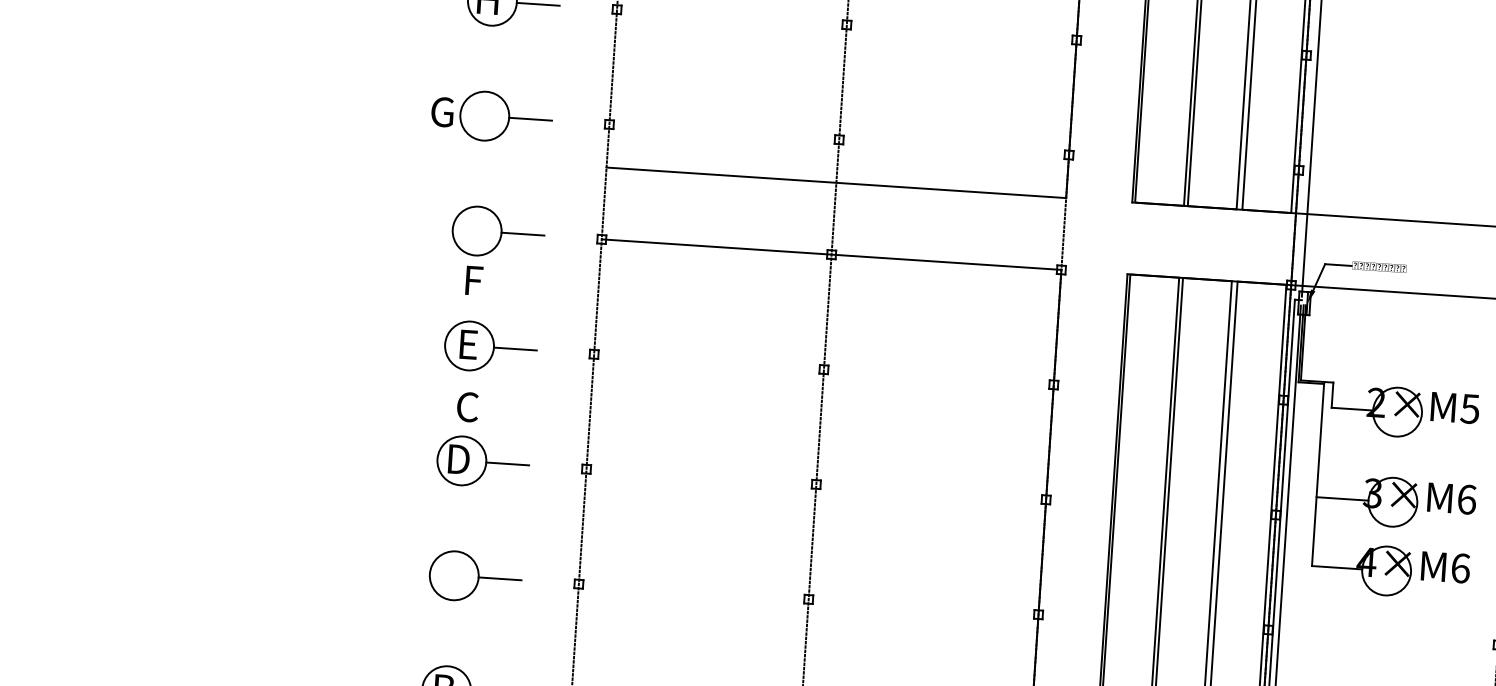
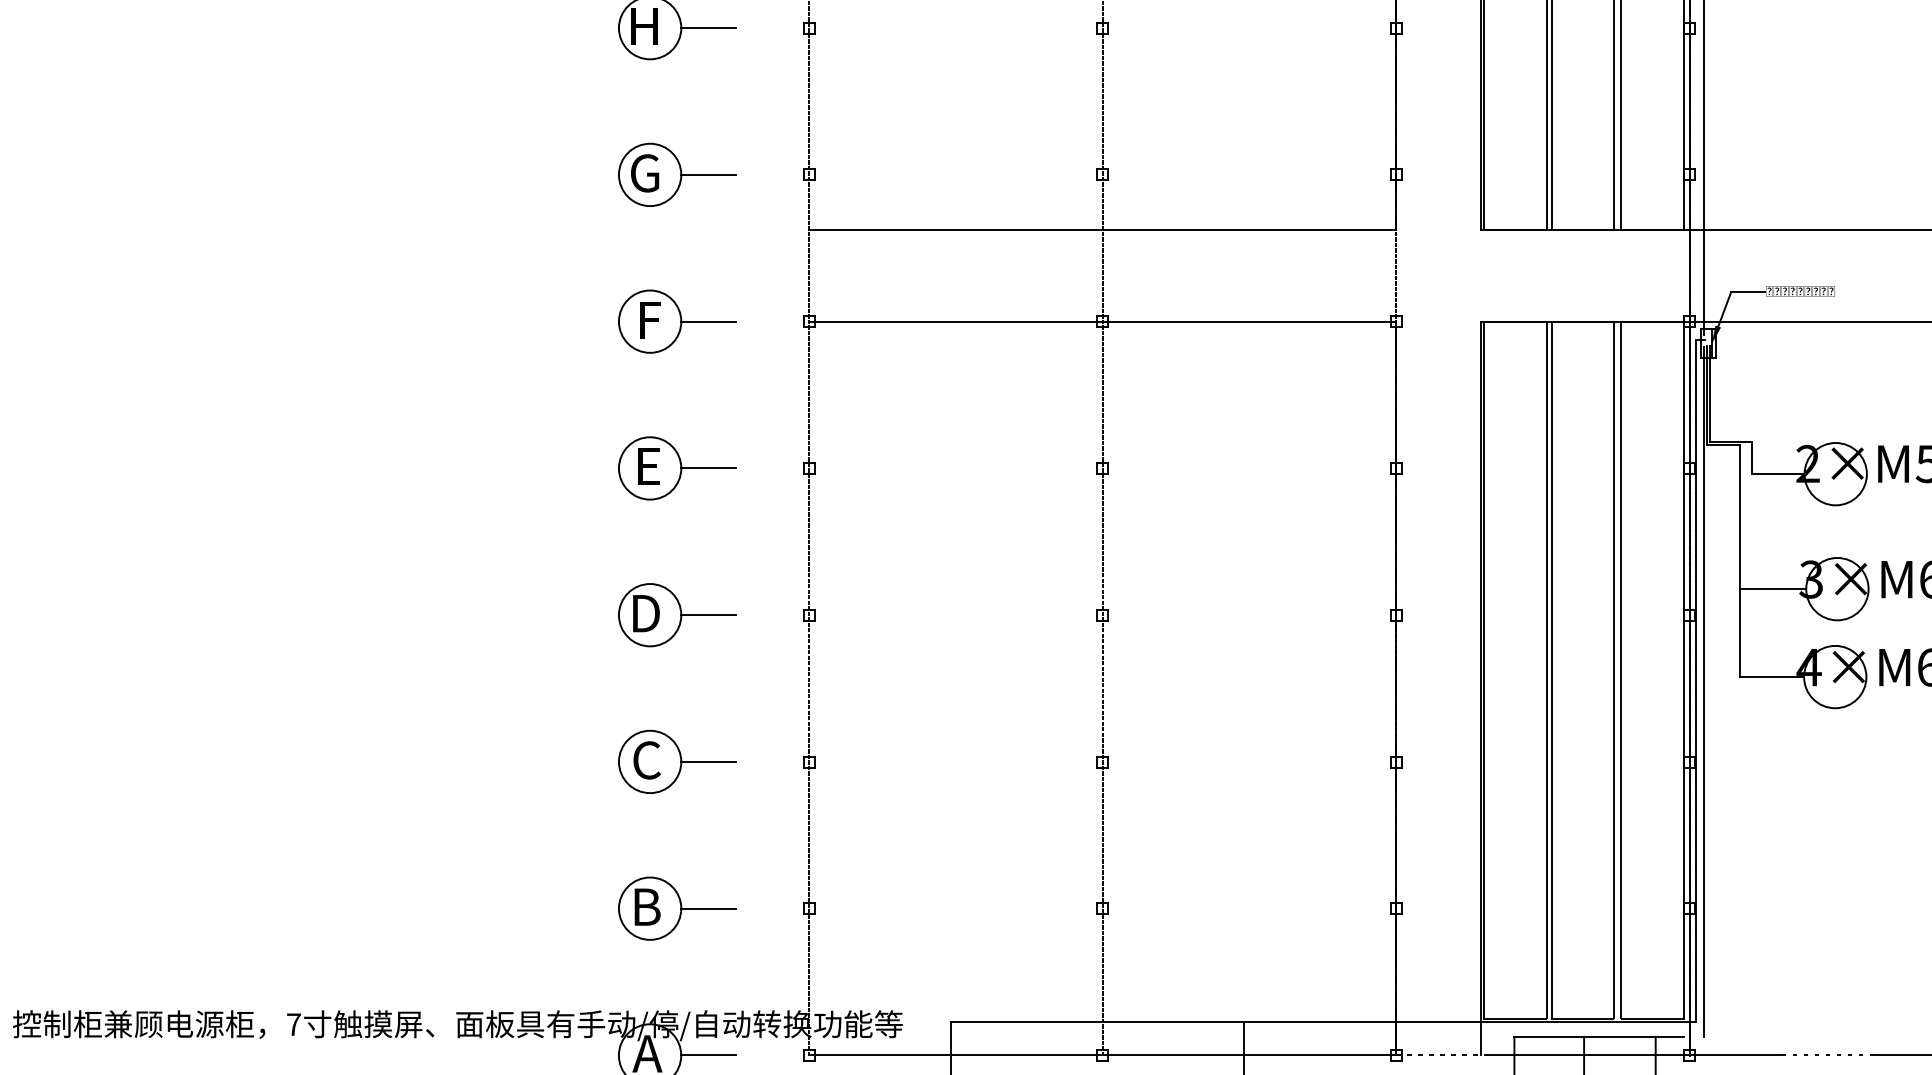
text: (442, 112) -> (645, 173), moved
text: (474, 281) -> (650, 320), moved
text: (467, 407) -> (646, 760), moved

